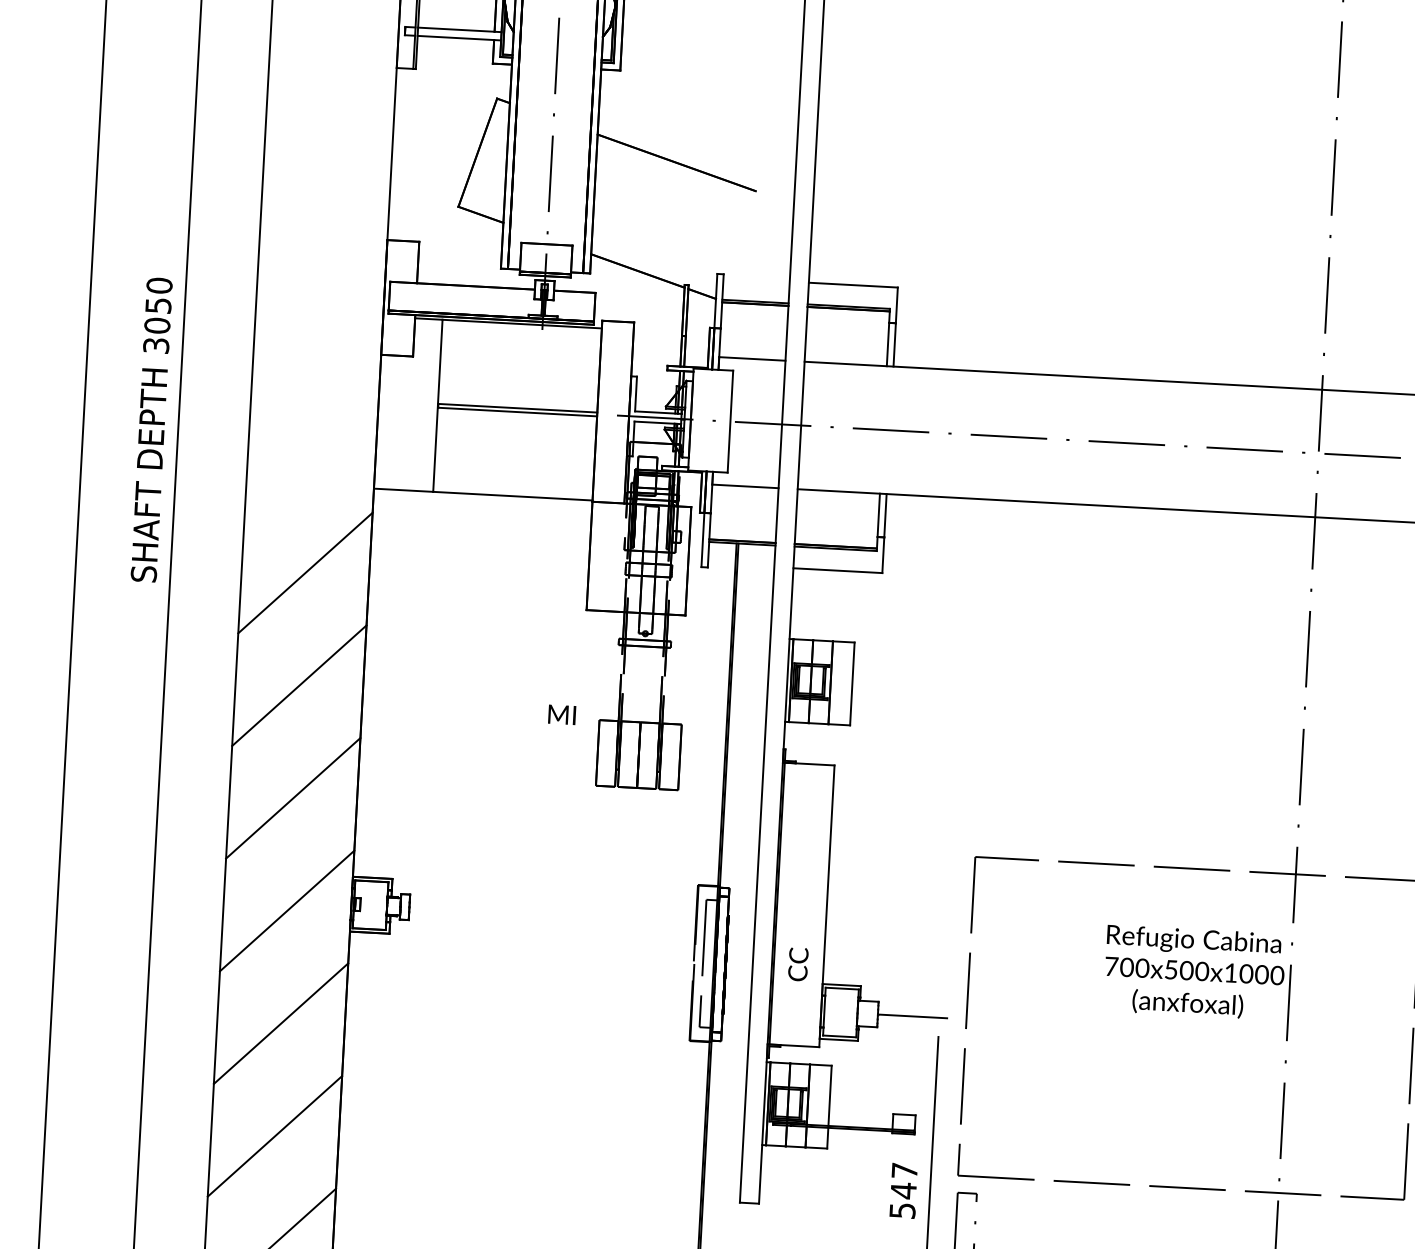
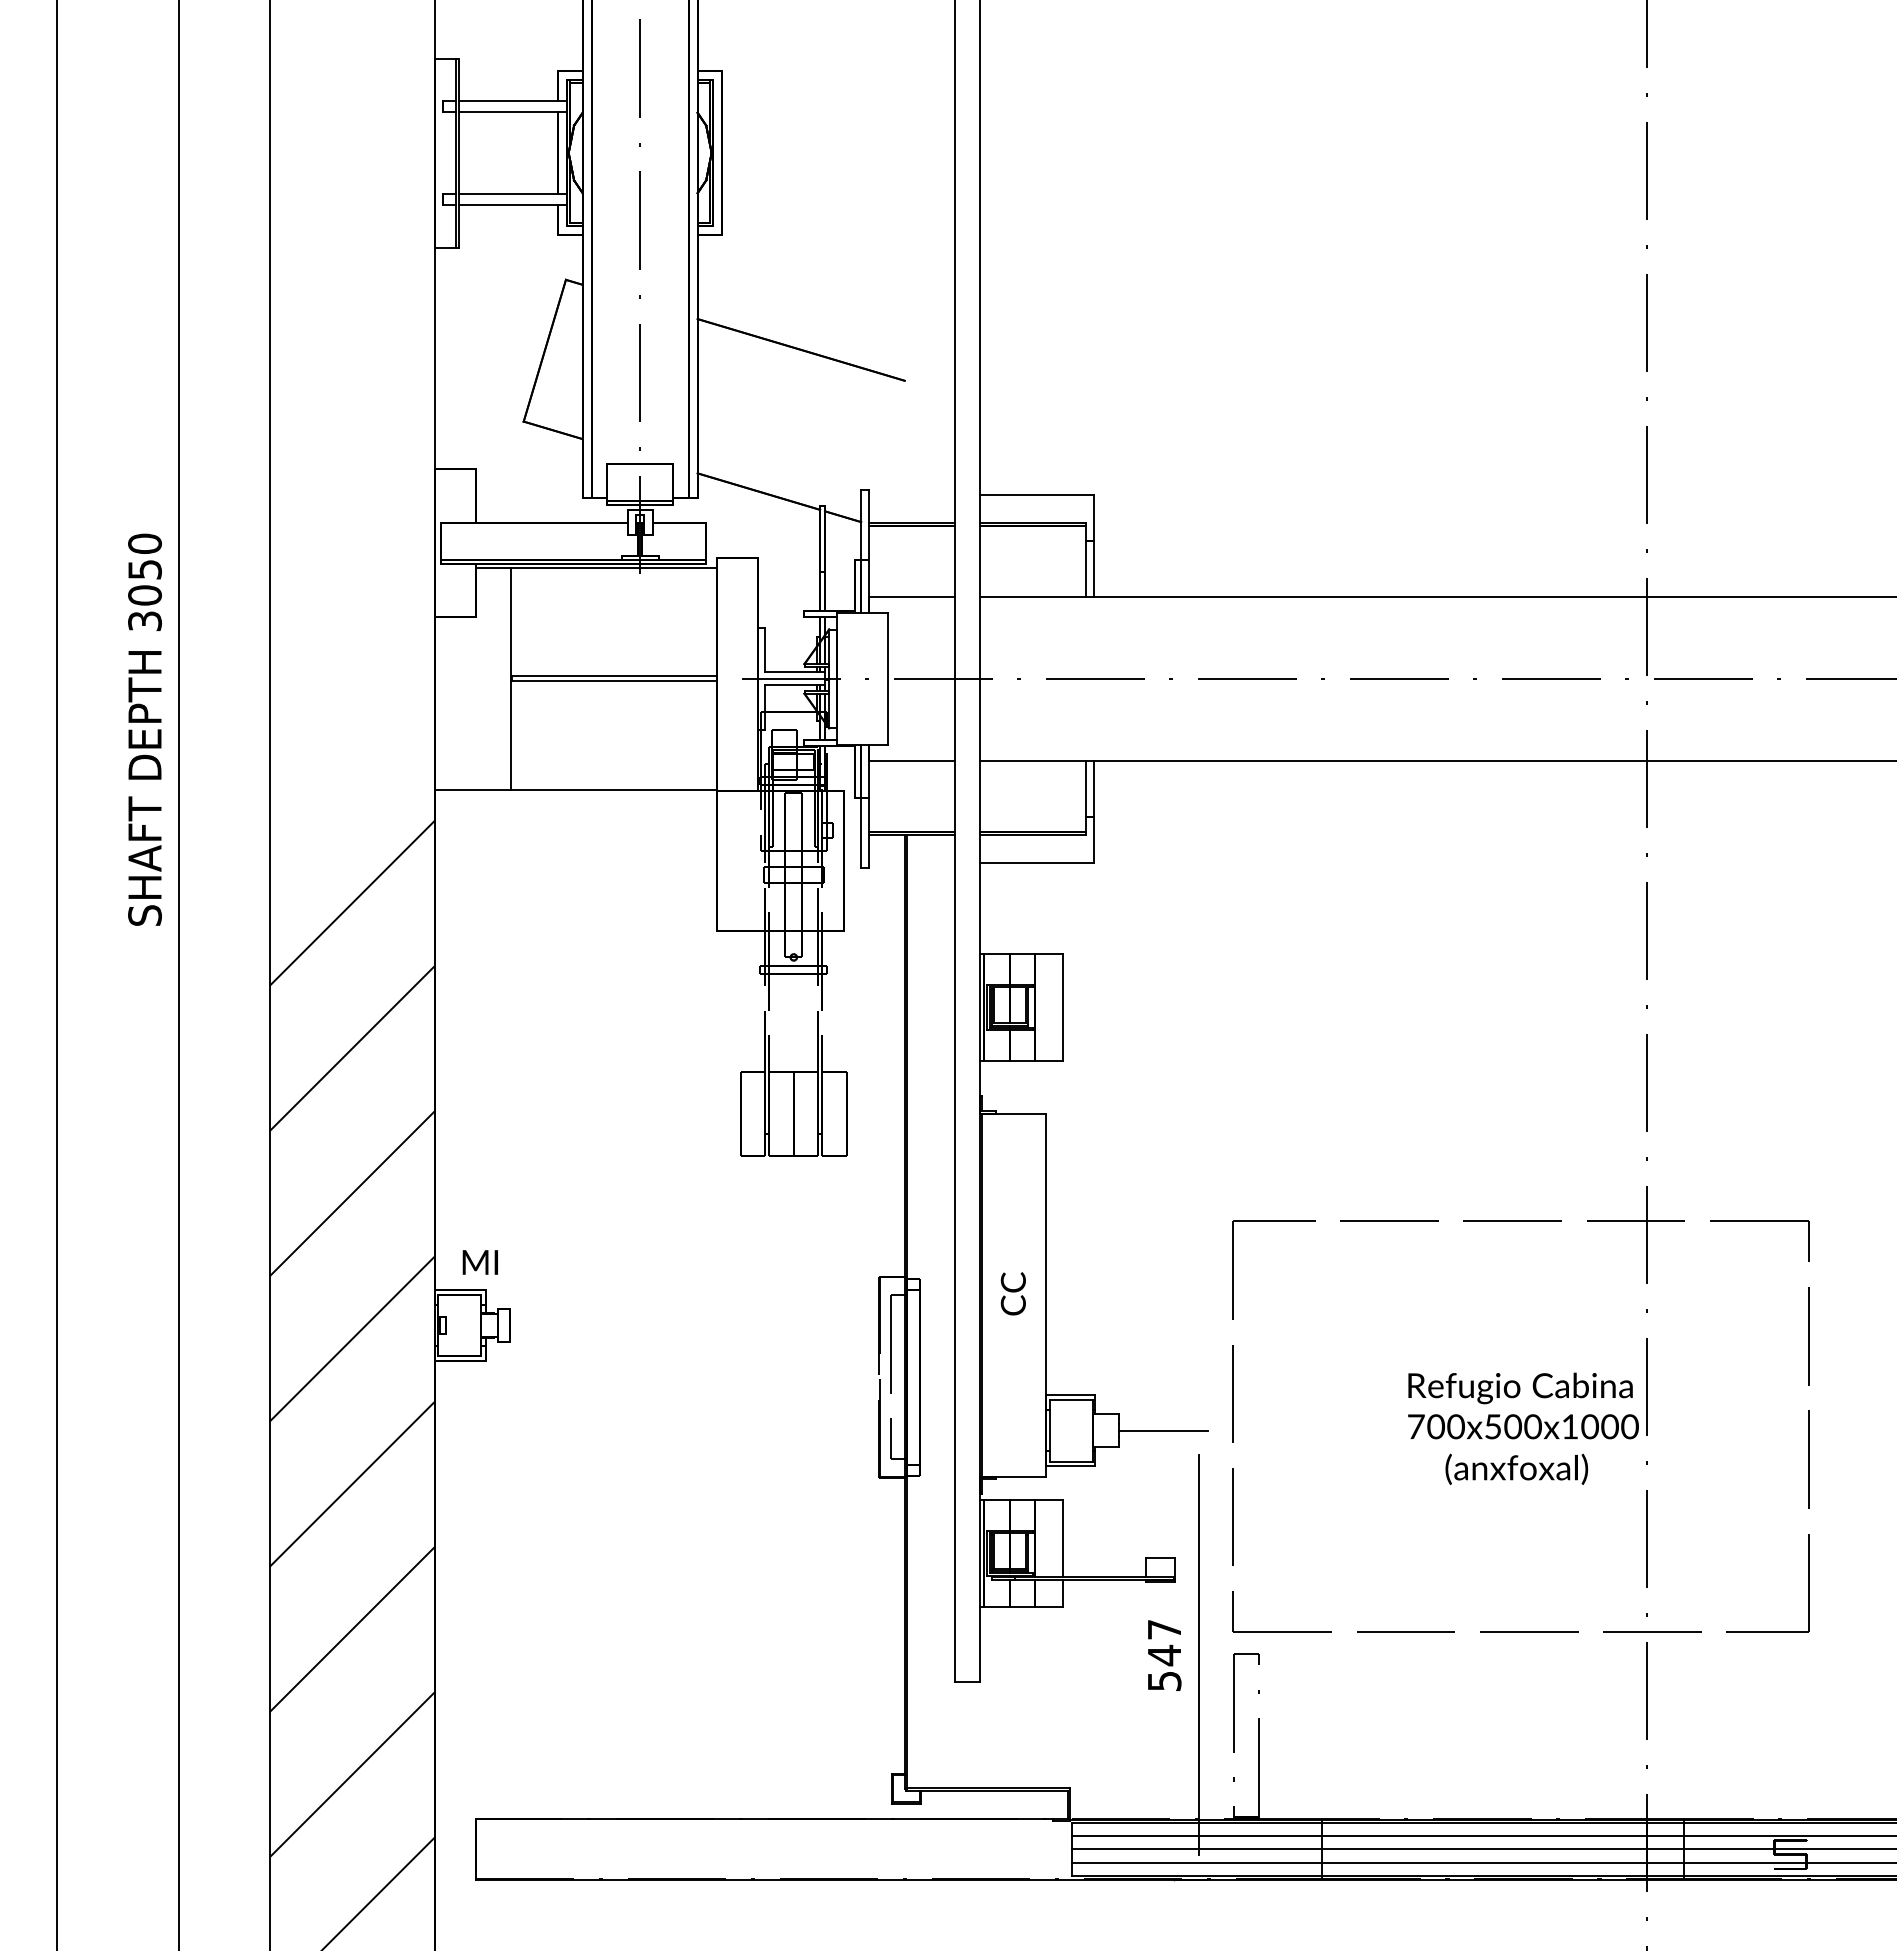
text: (561, 714) -> (479, 1262), moved
text: (797, 964) -> (1012, 1293), moved
text: (1194, 972) -> (1523, 1428), moved

